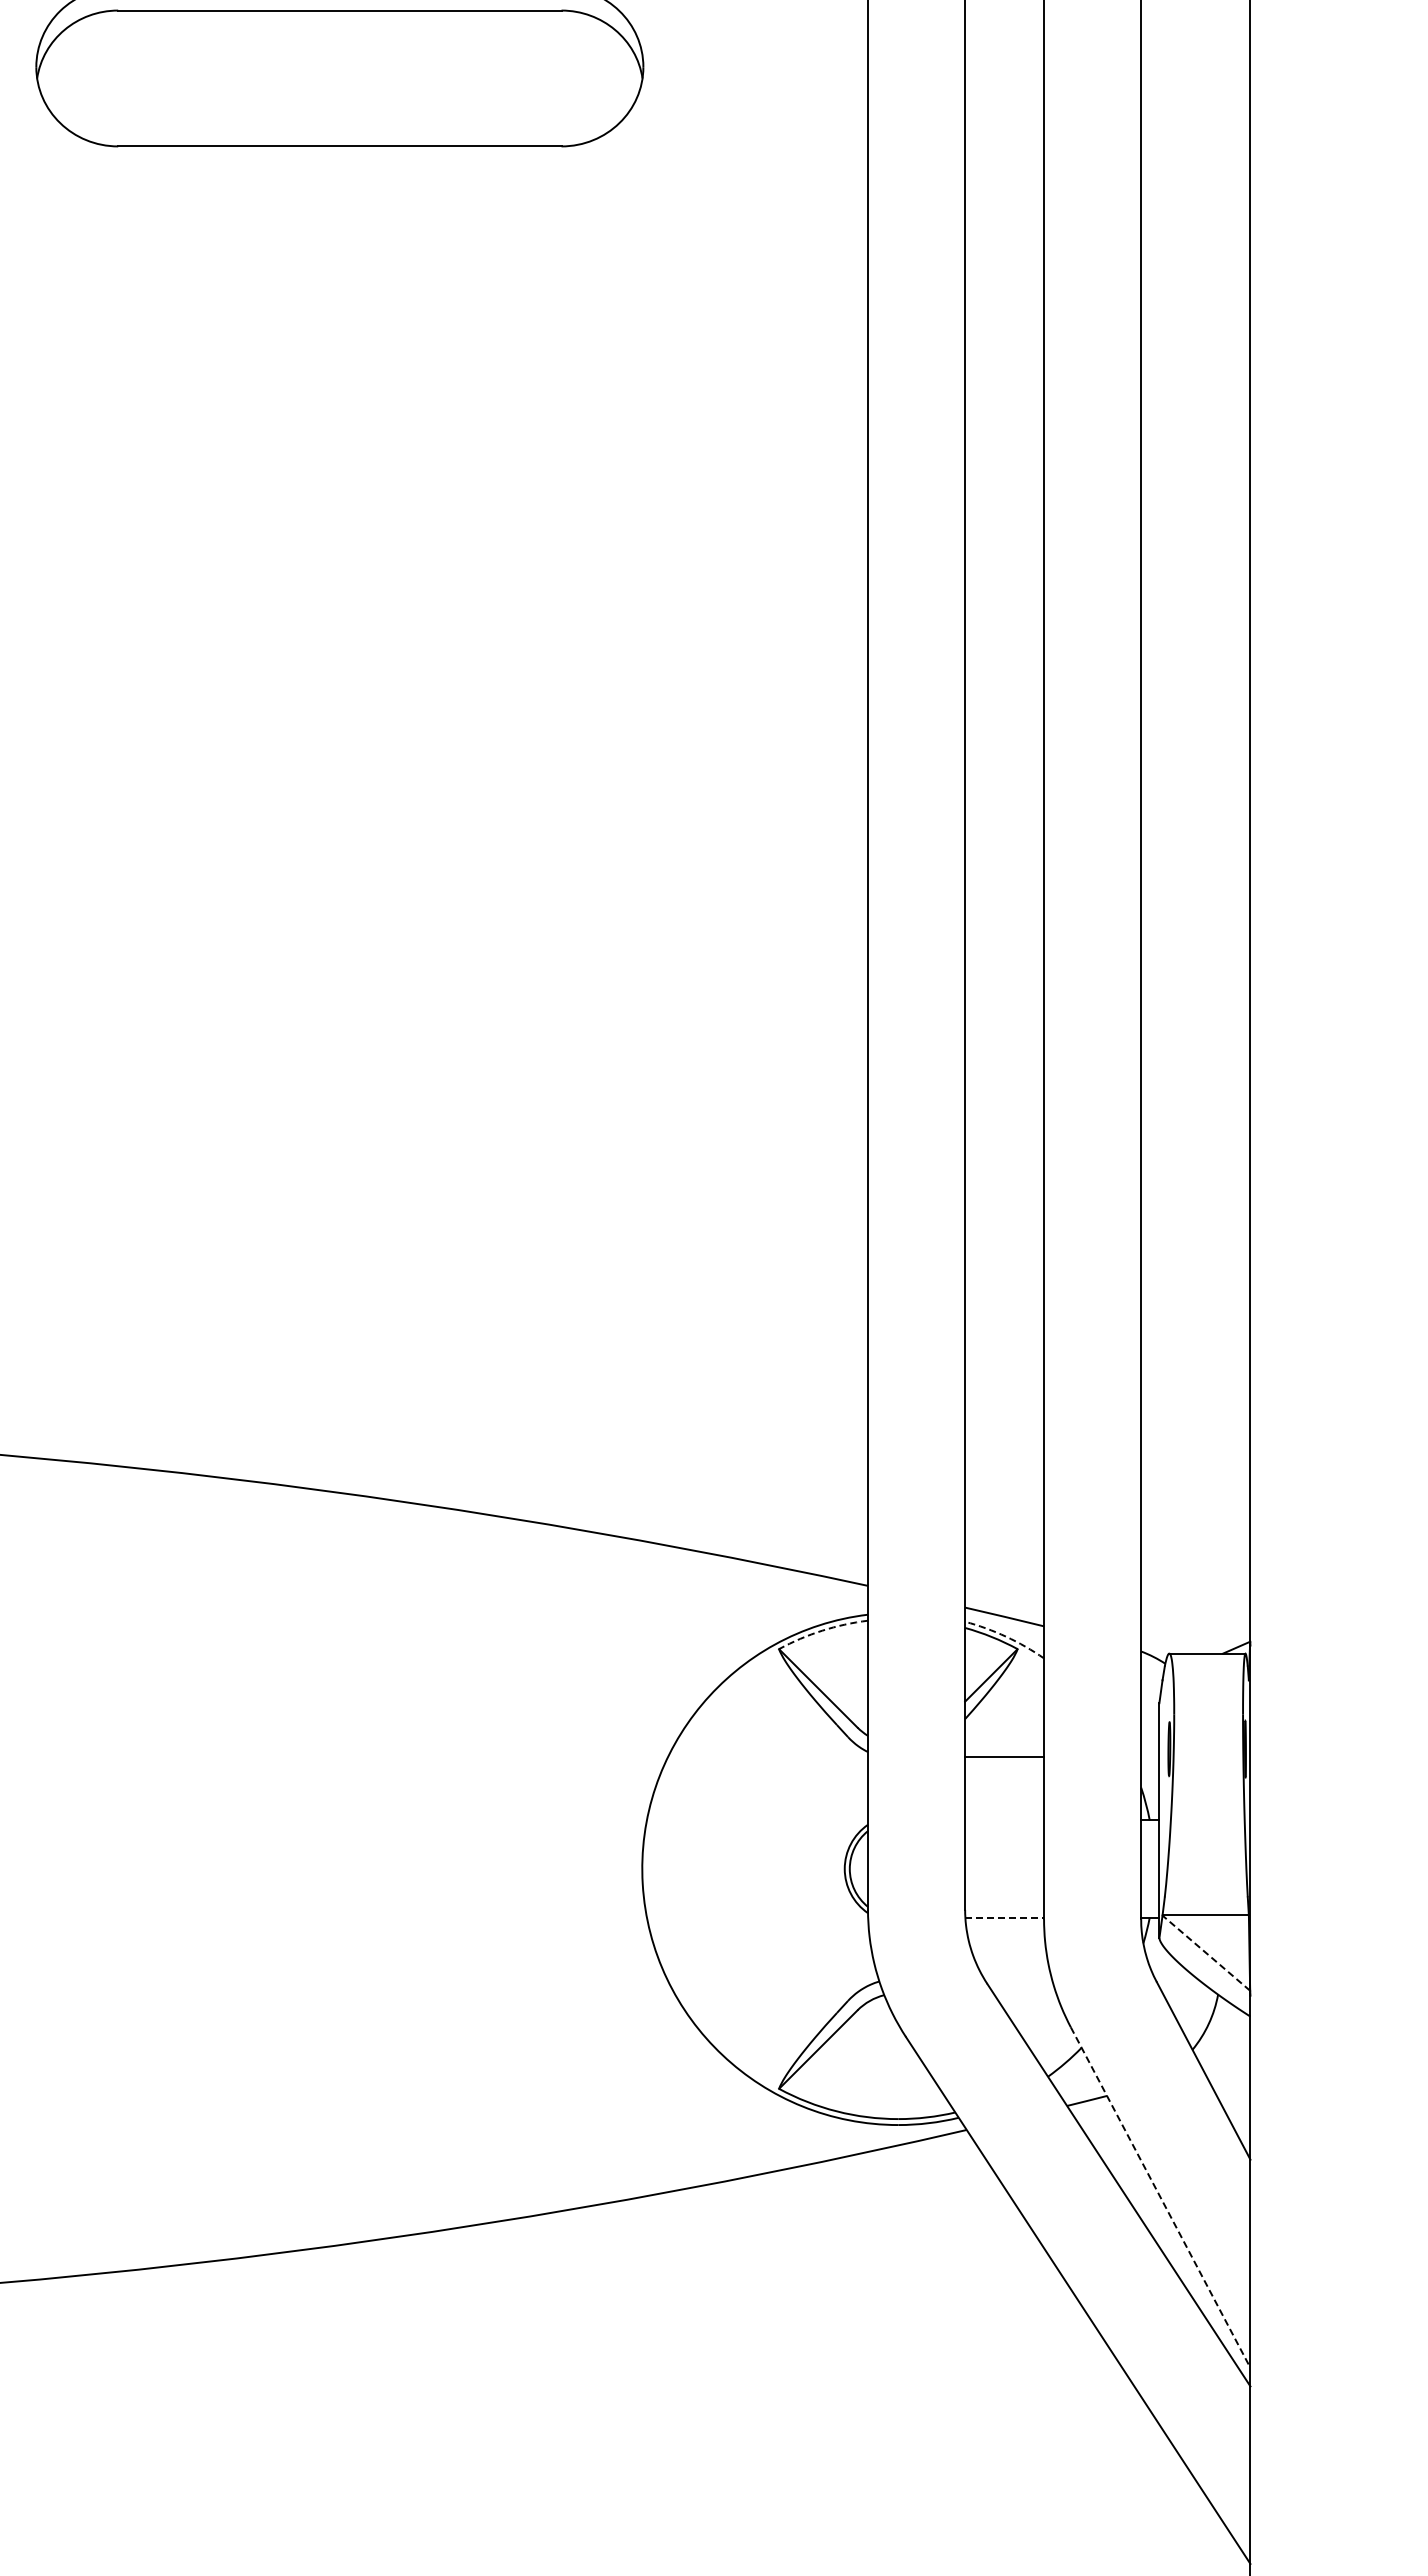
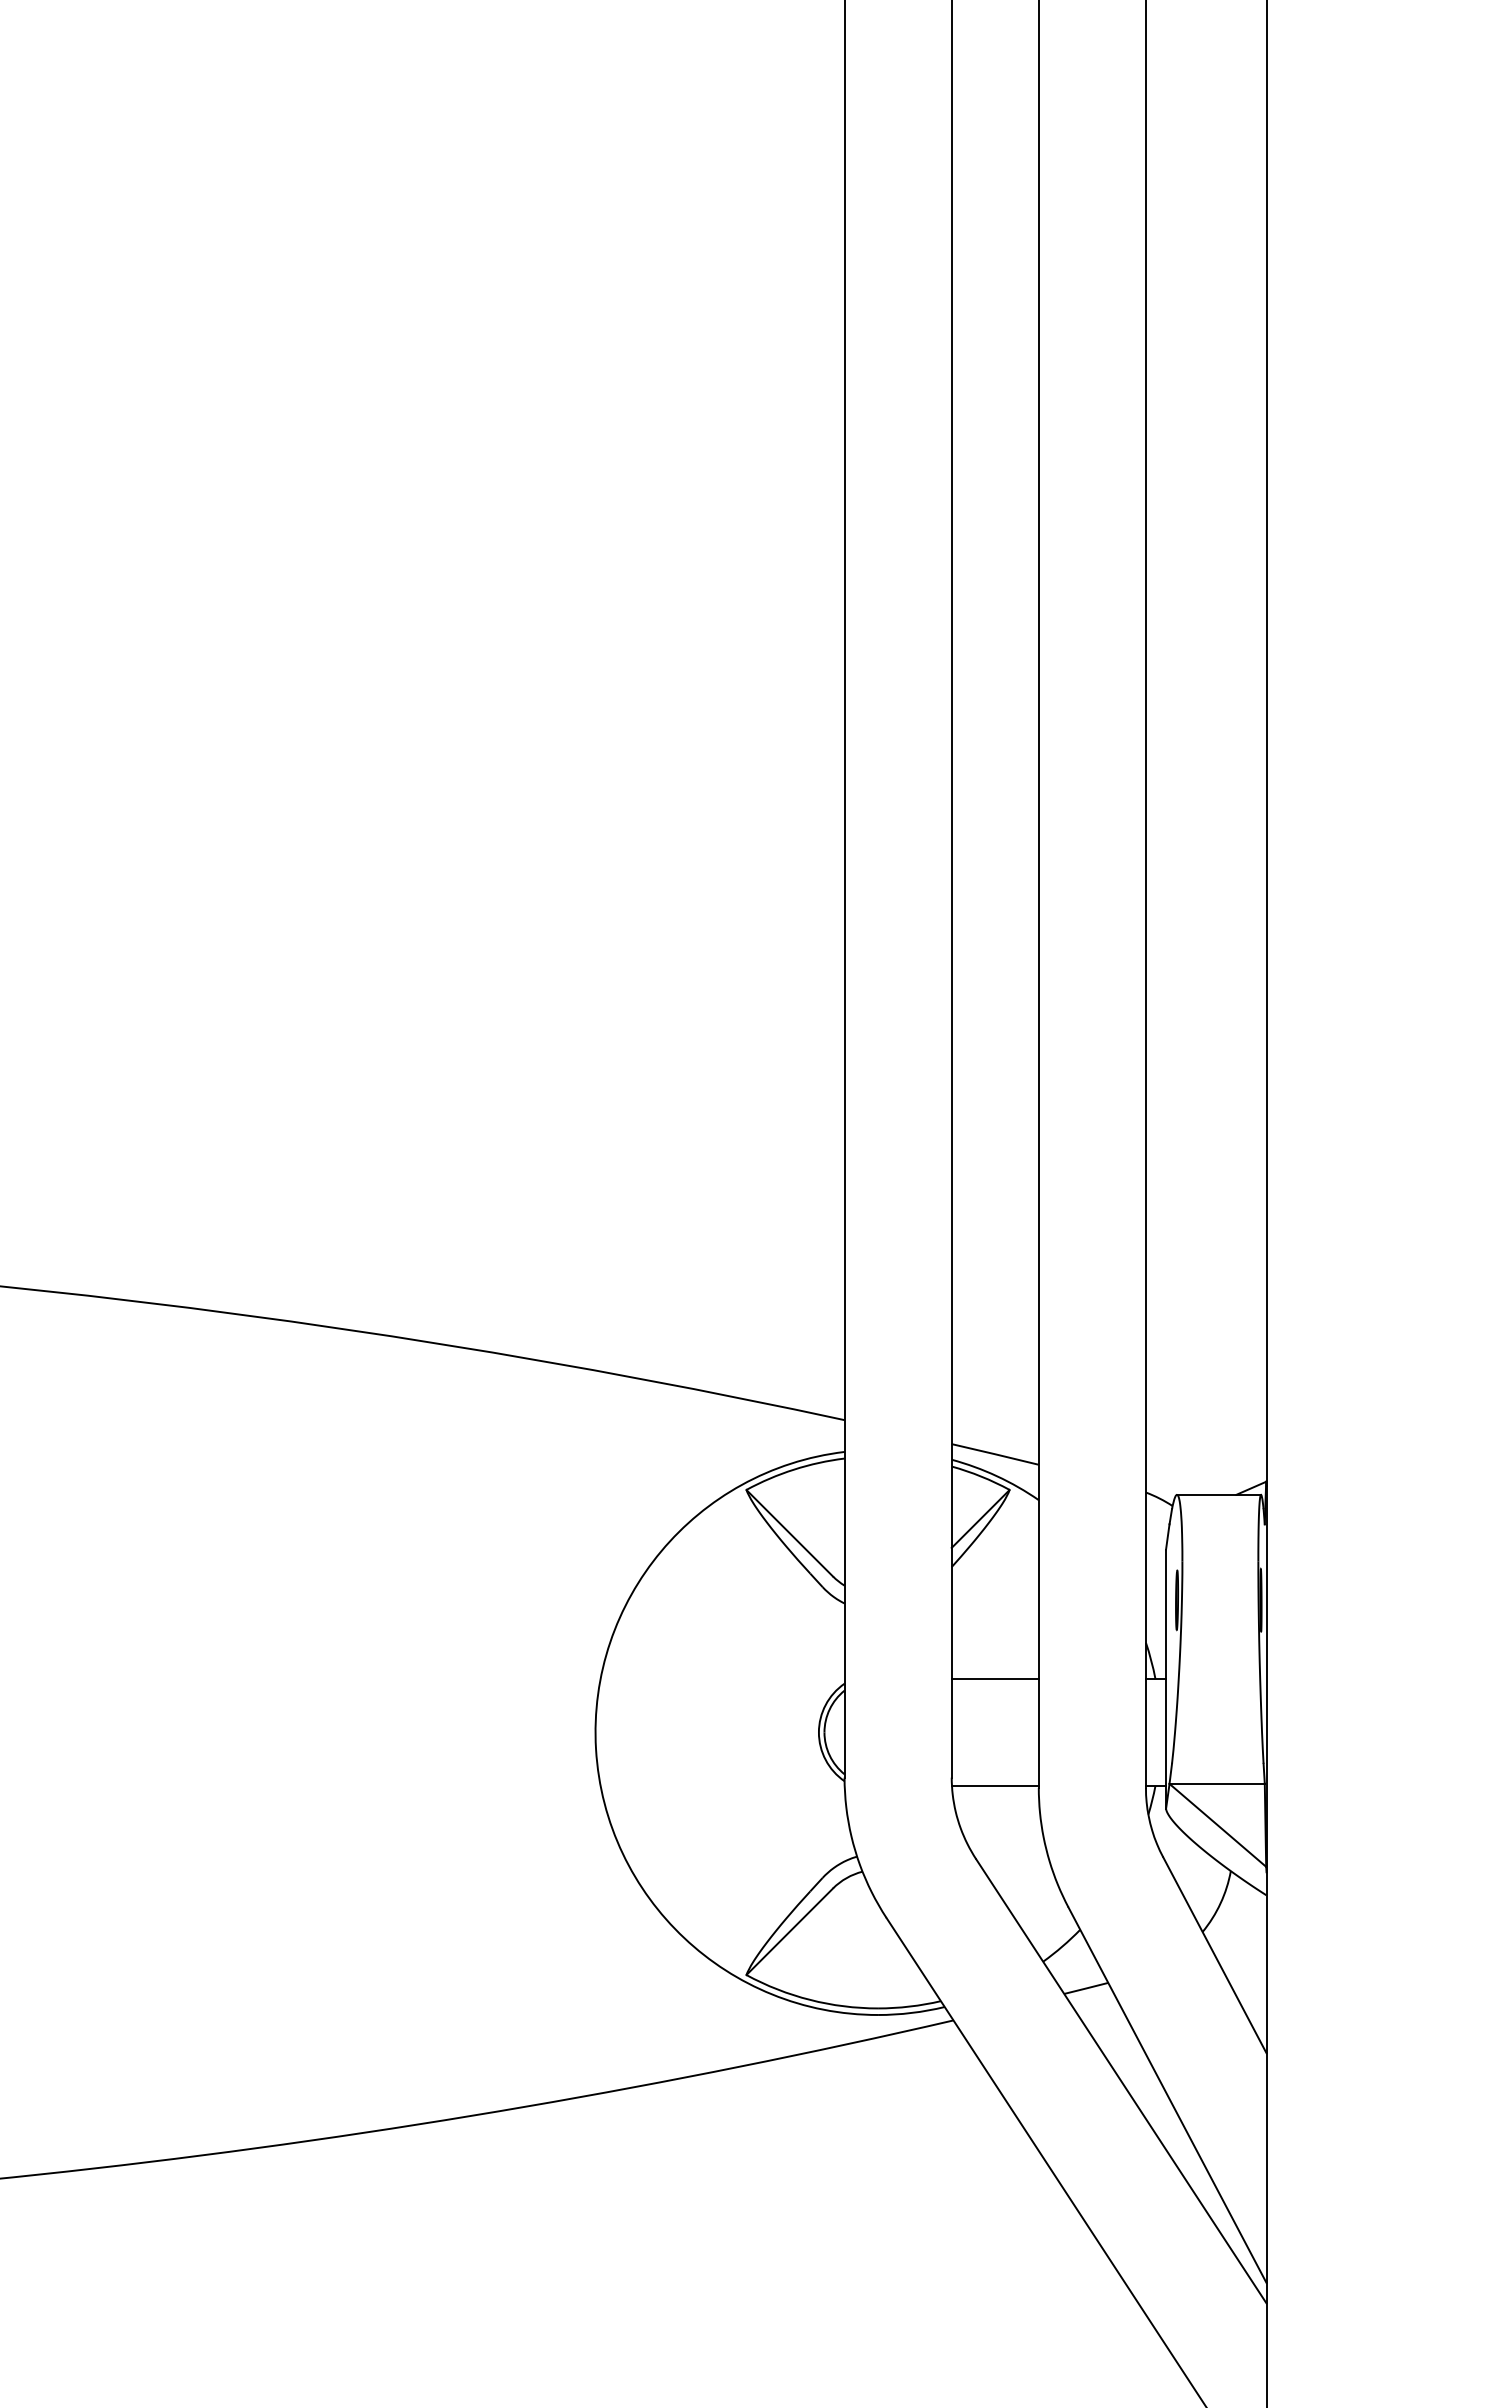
arc: (822, 1630) -> (794, 1469), dashed -> solid
arc: (1006, 1636) -> (997, 1475), dashed -> solid
line: (1004, 1757) -> (995, 1678), moved
line: (1005, 1917) -> (996, 1786), dashed -> solid
line: (1206, 1953) -> (1218, 1825), dashed -> solid
line: (1160, 2198) -> (1167, 2096), dashed -> solid

